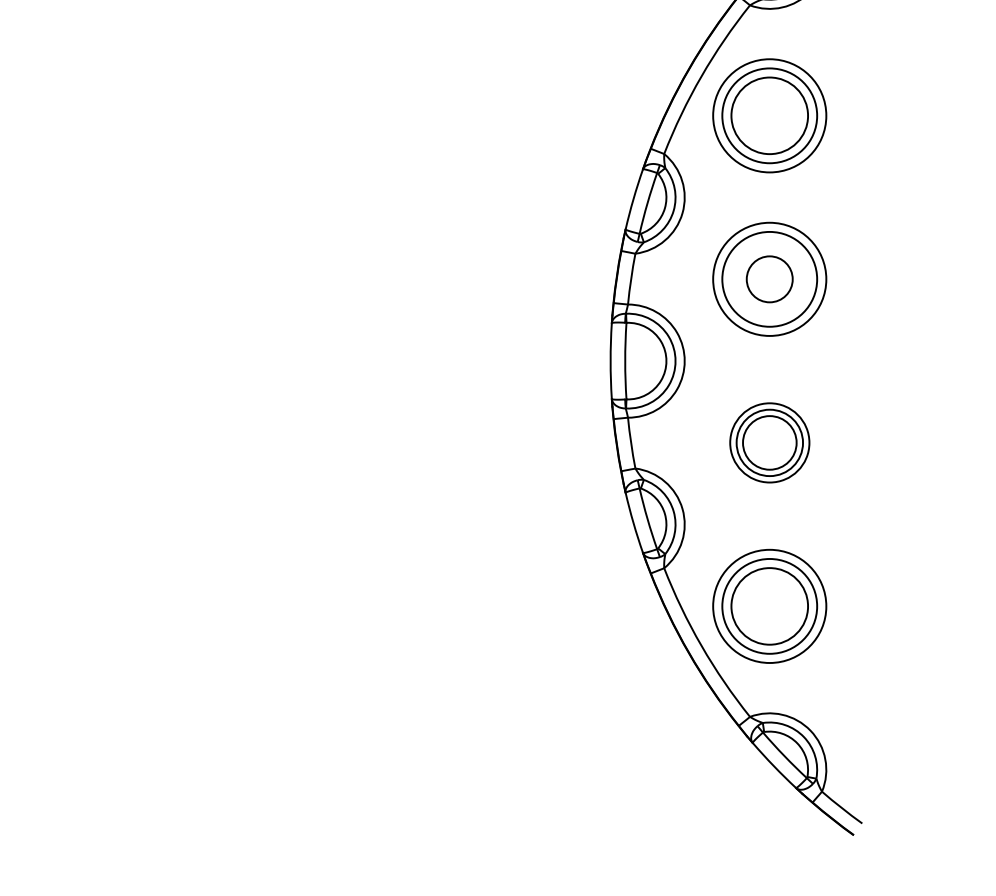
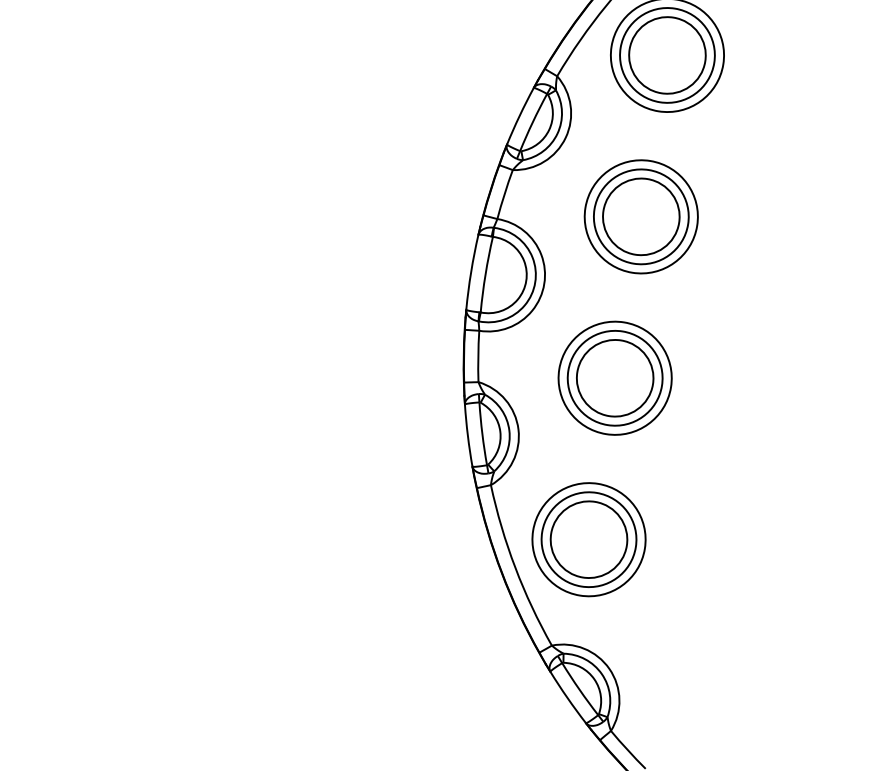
circle: (769, 279) -> (641, 216), size x1.67
part: (769, 442) -> (614, 377), size x1.43

